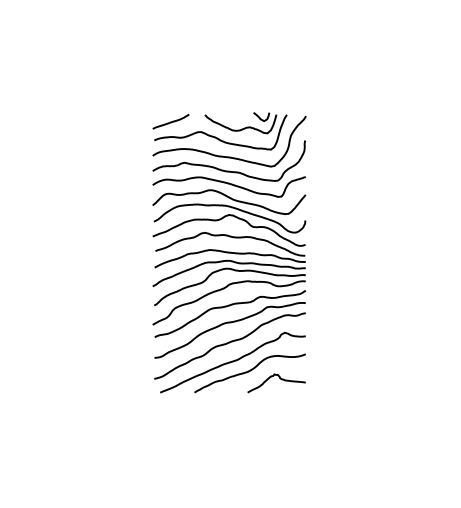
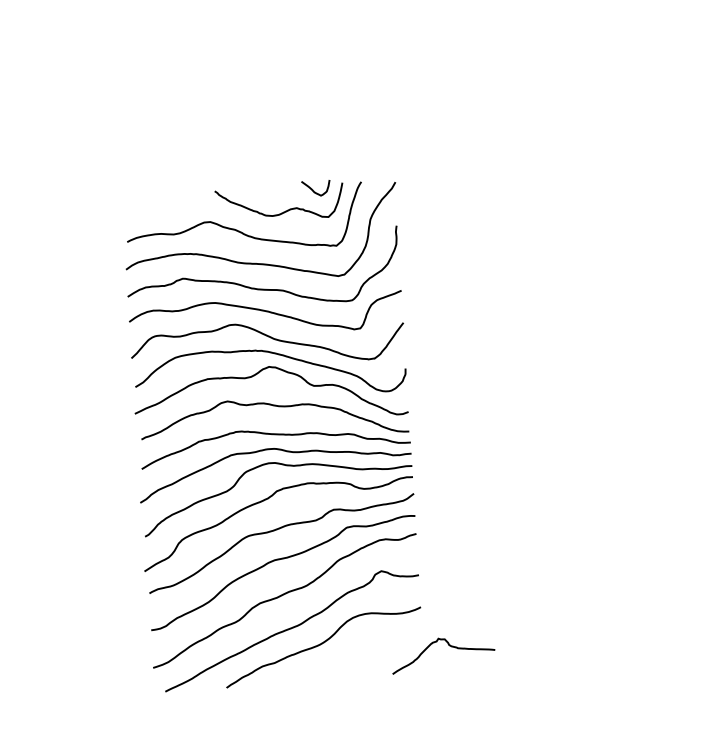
curve: (170, 121) -> (154, 206), removed
curve: (280, 379) -> (449, 647), moved

